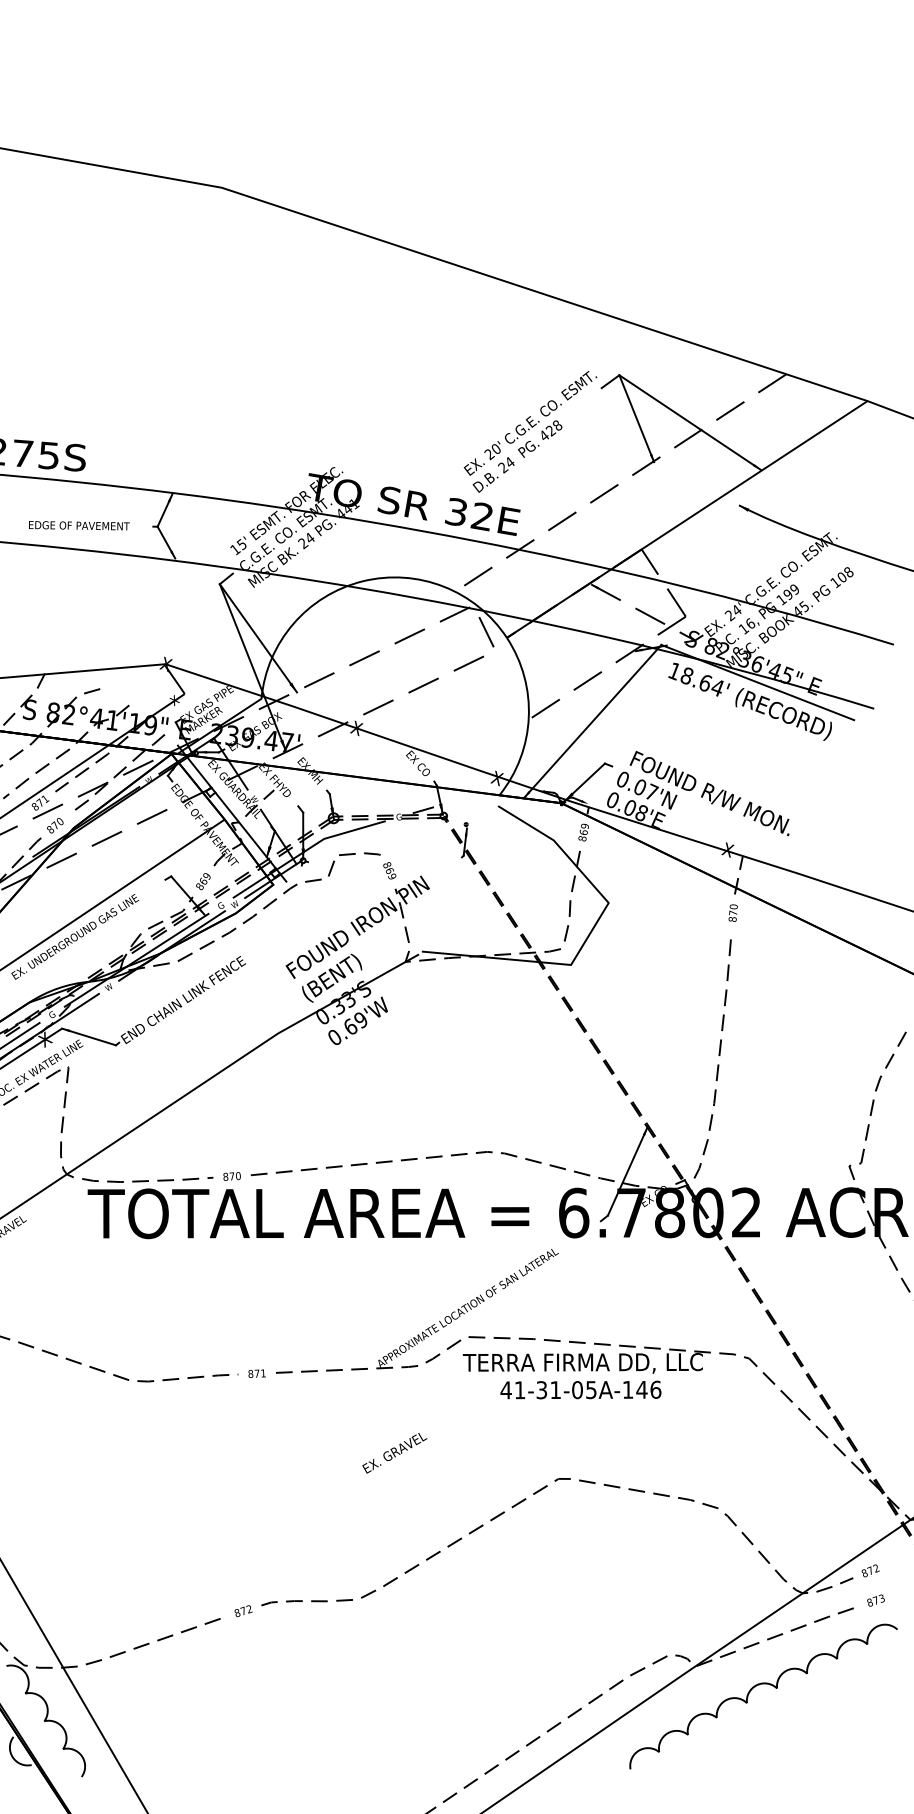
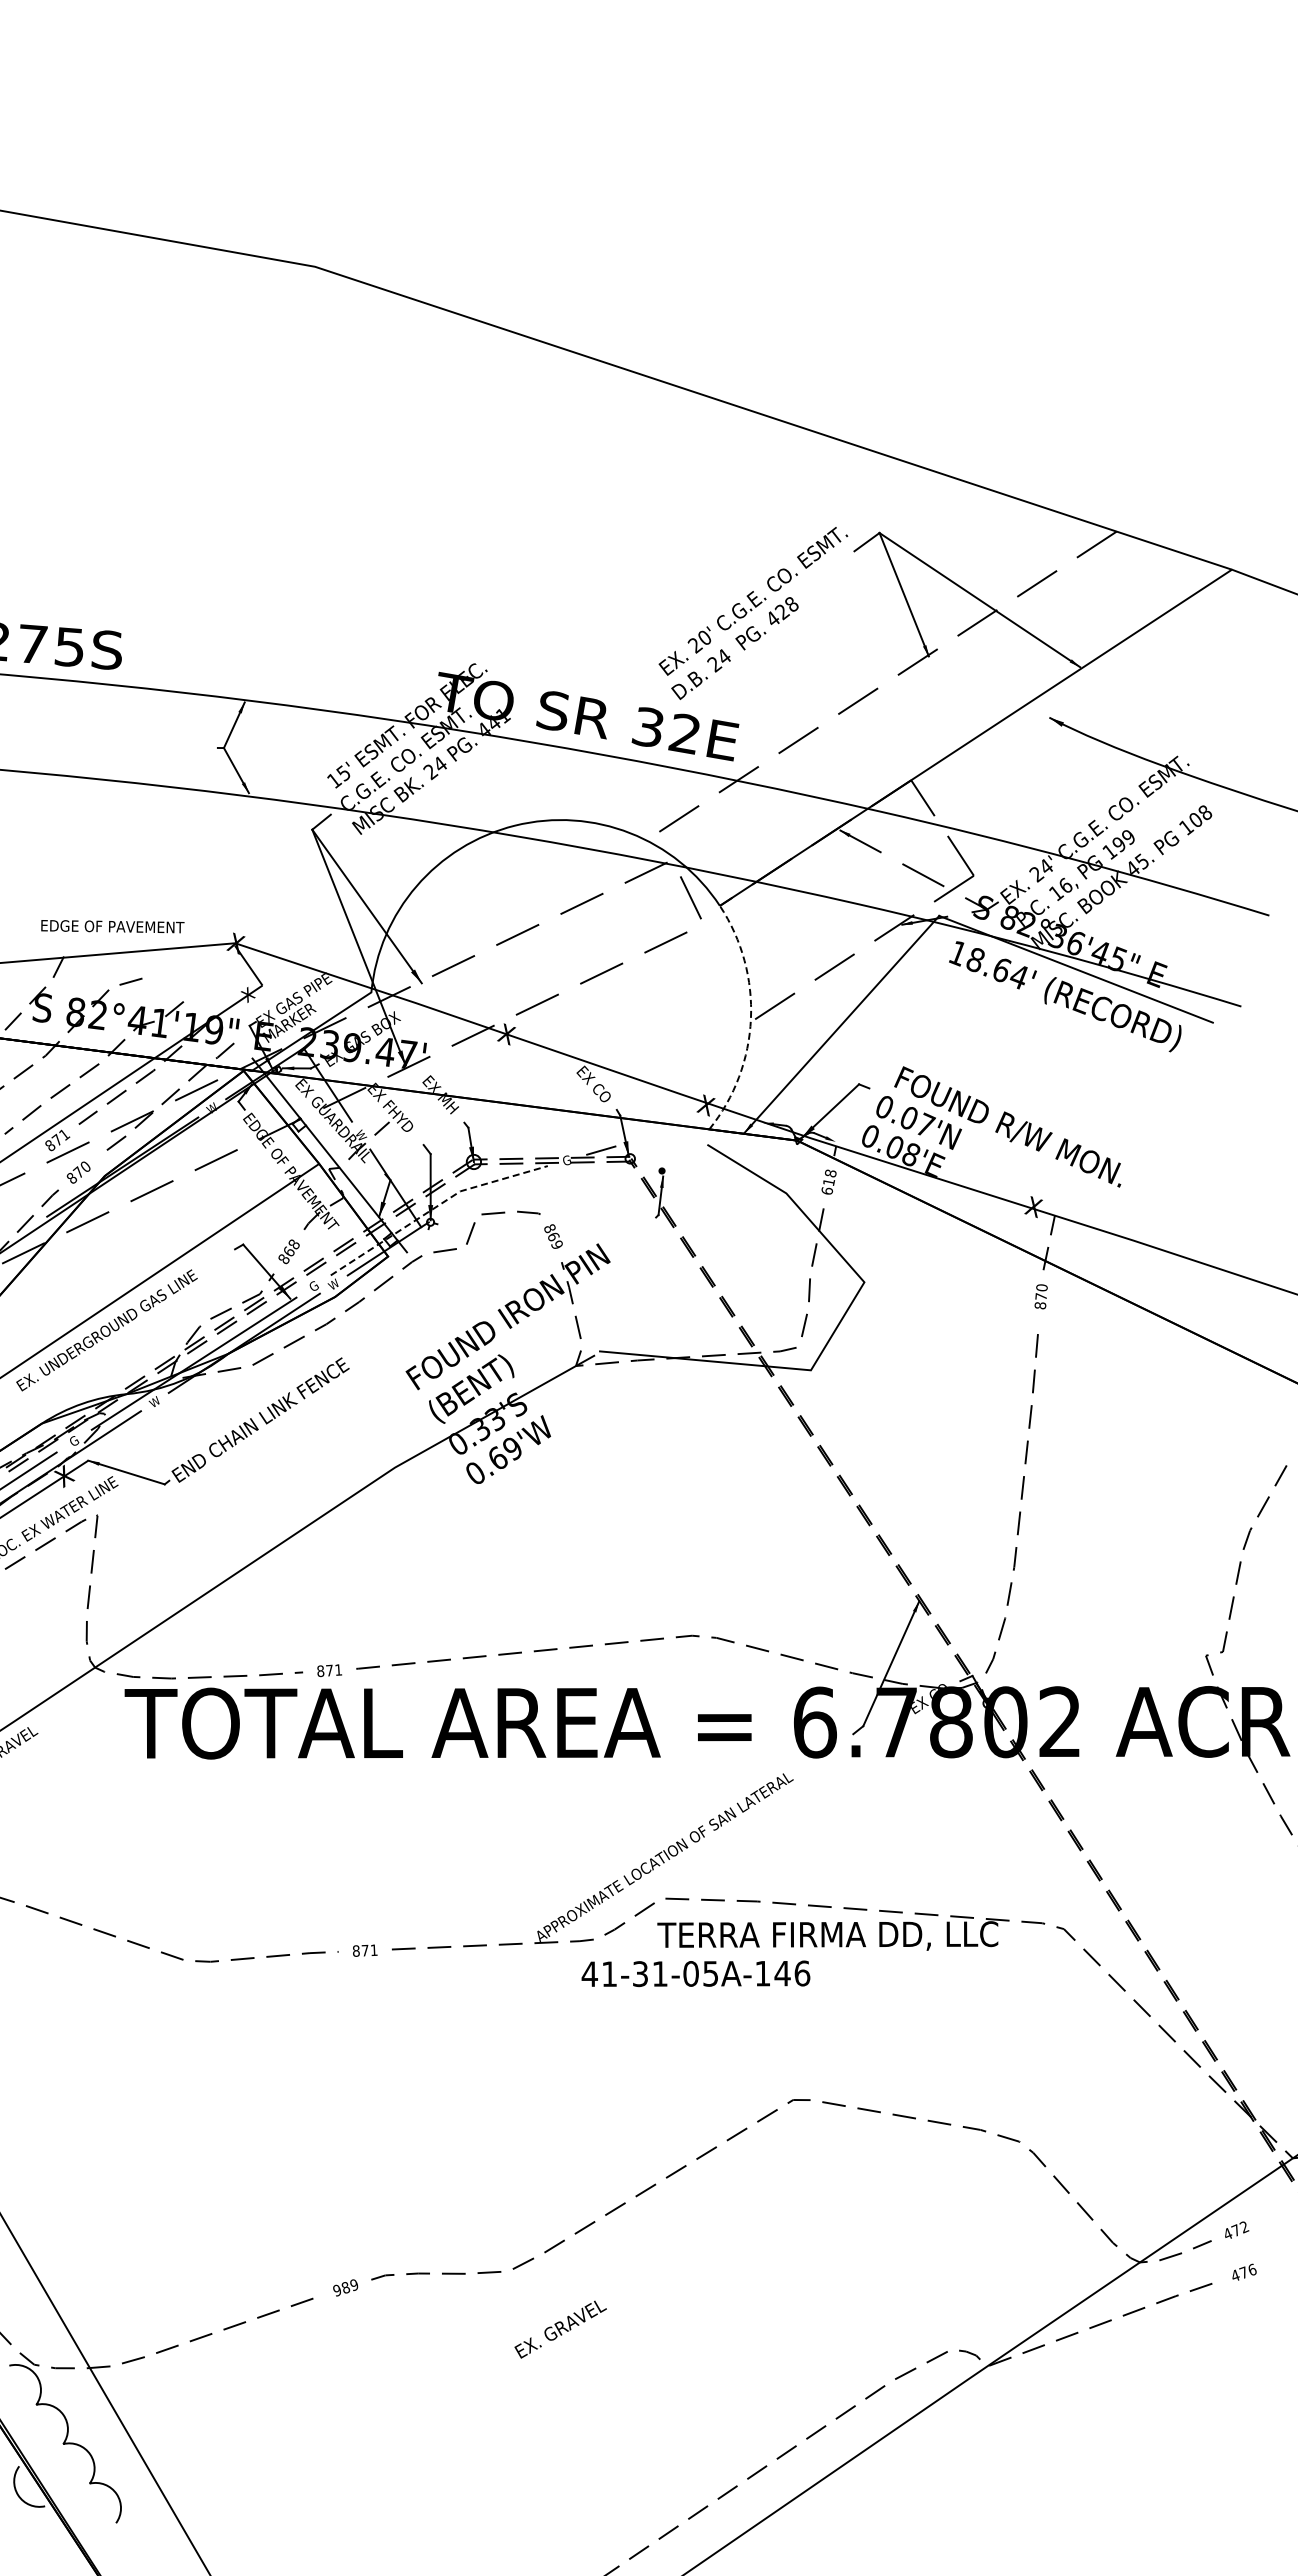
text: (79, 525) -> (112, 926), moved
line: (528, 717) -> (750, 1019), solid -> dashed
text: (583, 831) -> (828, 1181), 869 -> 618
line: (305, 851) -> (434, 1208), solid -> dashed
text: (207, 876) -> (294, 1244), 869 -> 868
text: (238, 1175) -> (338, 1669), 870 -> 871
text: (580, 1389) -> (695, 1973), moved
text: (394, 1453) -> (560, 2329), moved
text: (864, 1572) -> (1227, 2233), 872 -> 472
text: (875, 1600) -> (1243, 2272), 873 -> 476
text: (243, 1611) -> (345, 2288), 872 -> 989
curve: (760, 1684) -> (1079, 2392), removed

